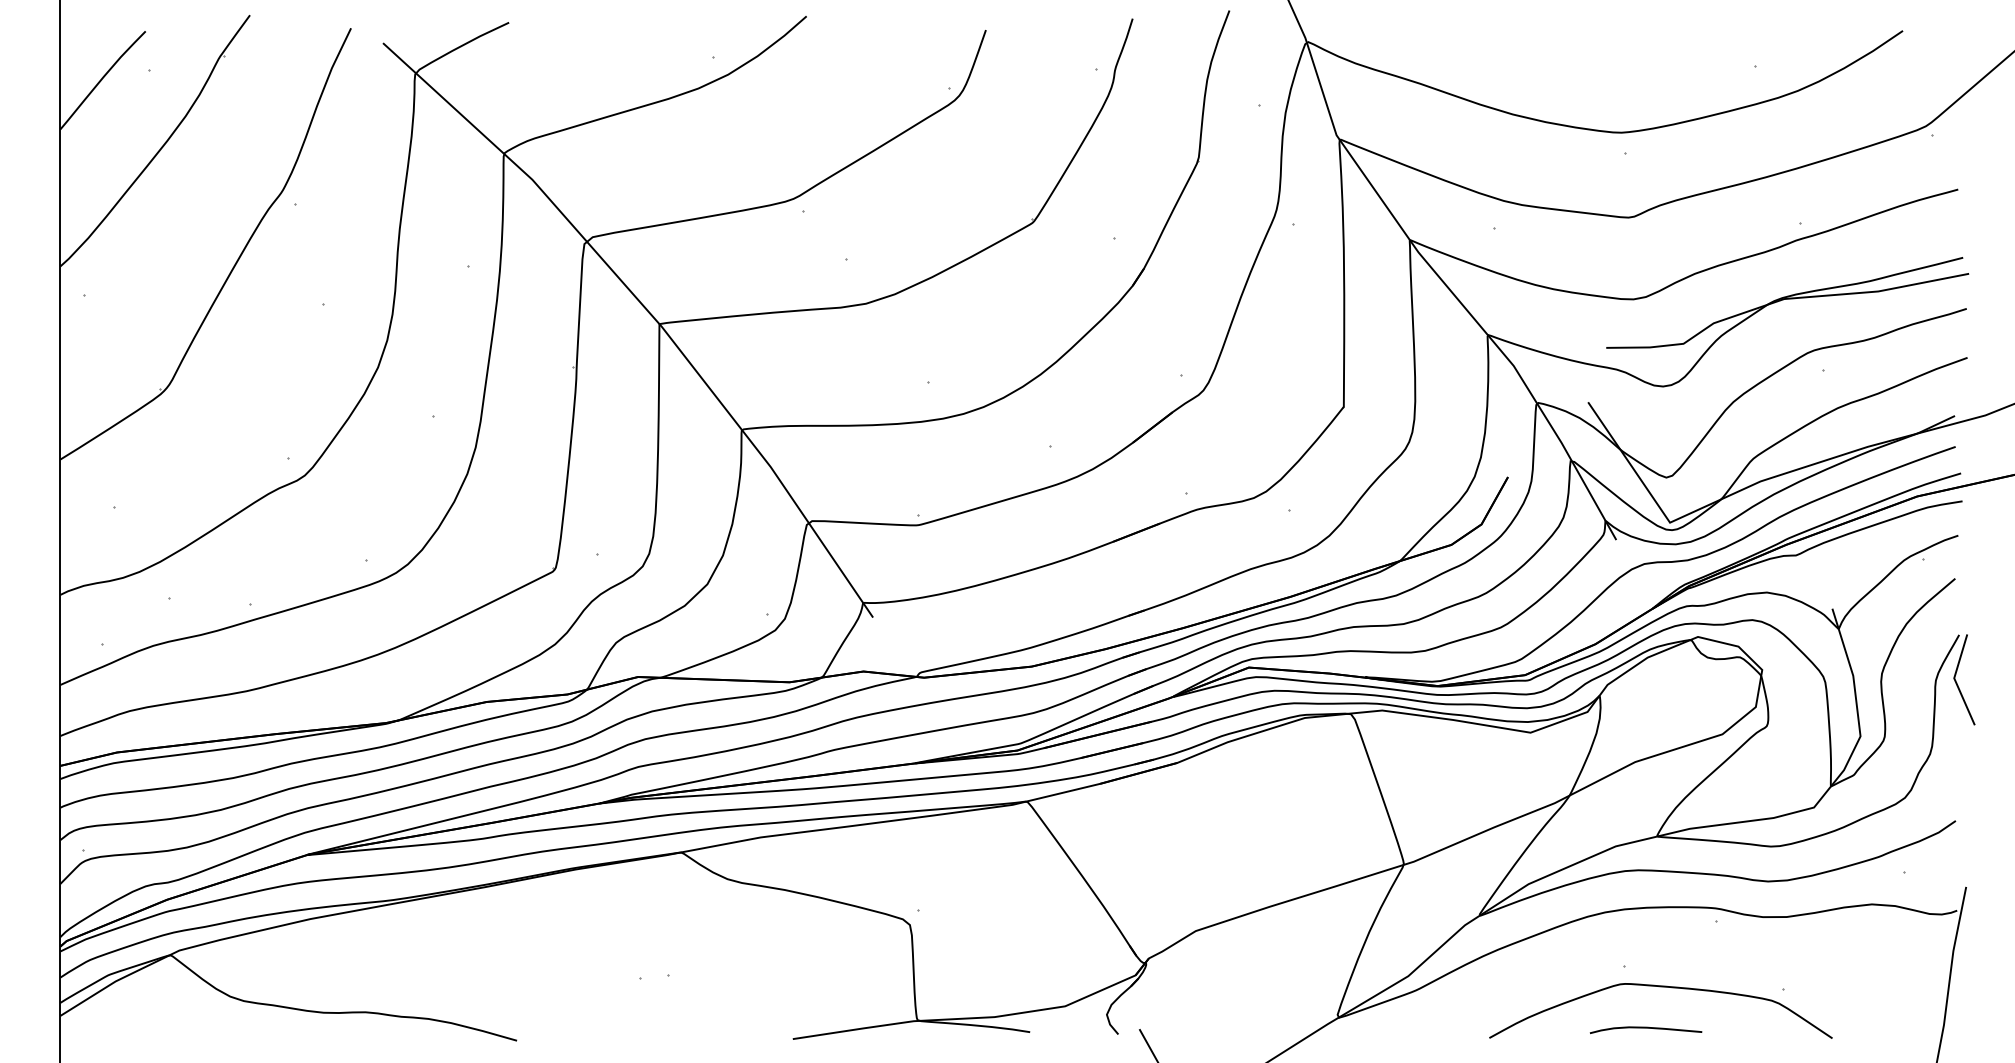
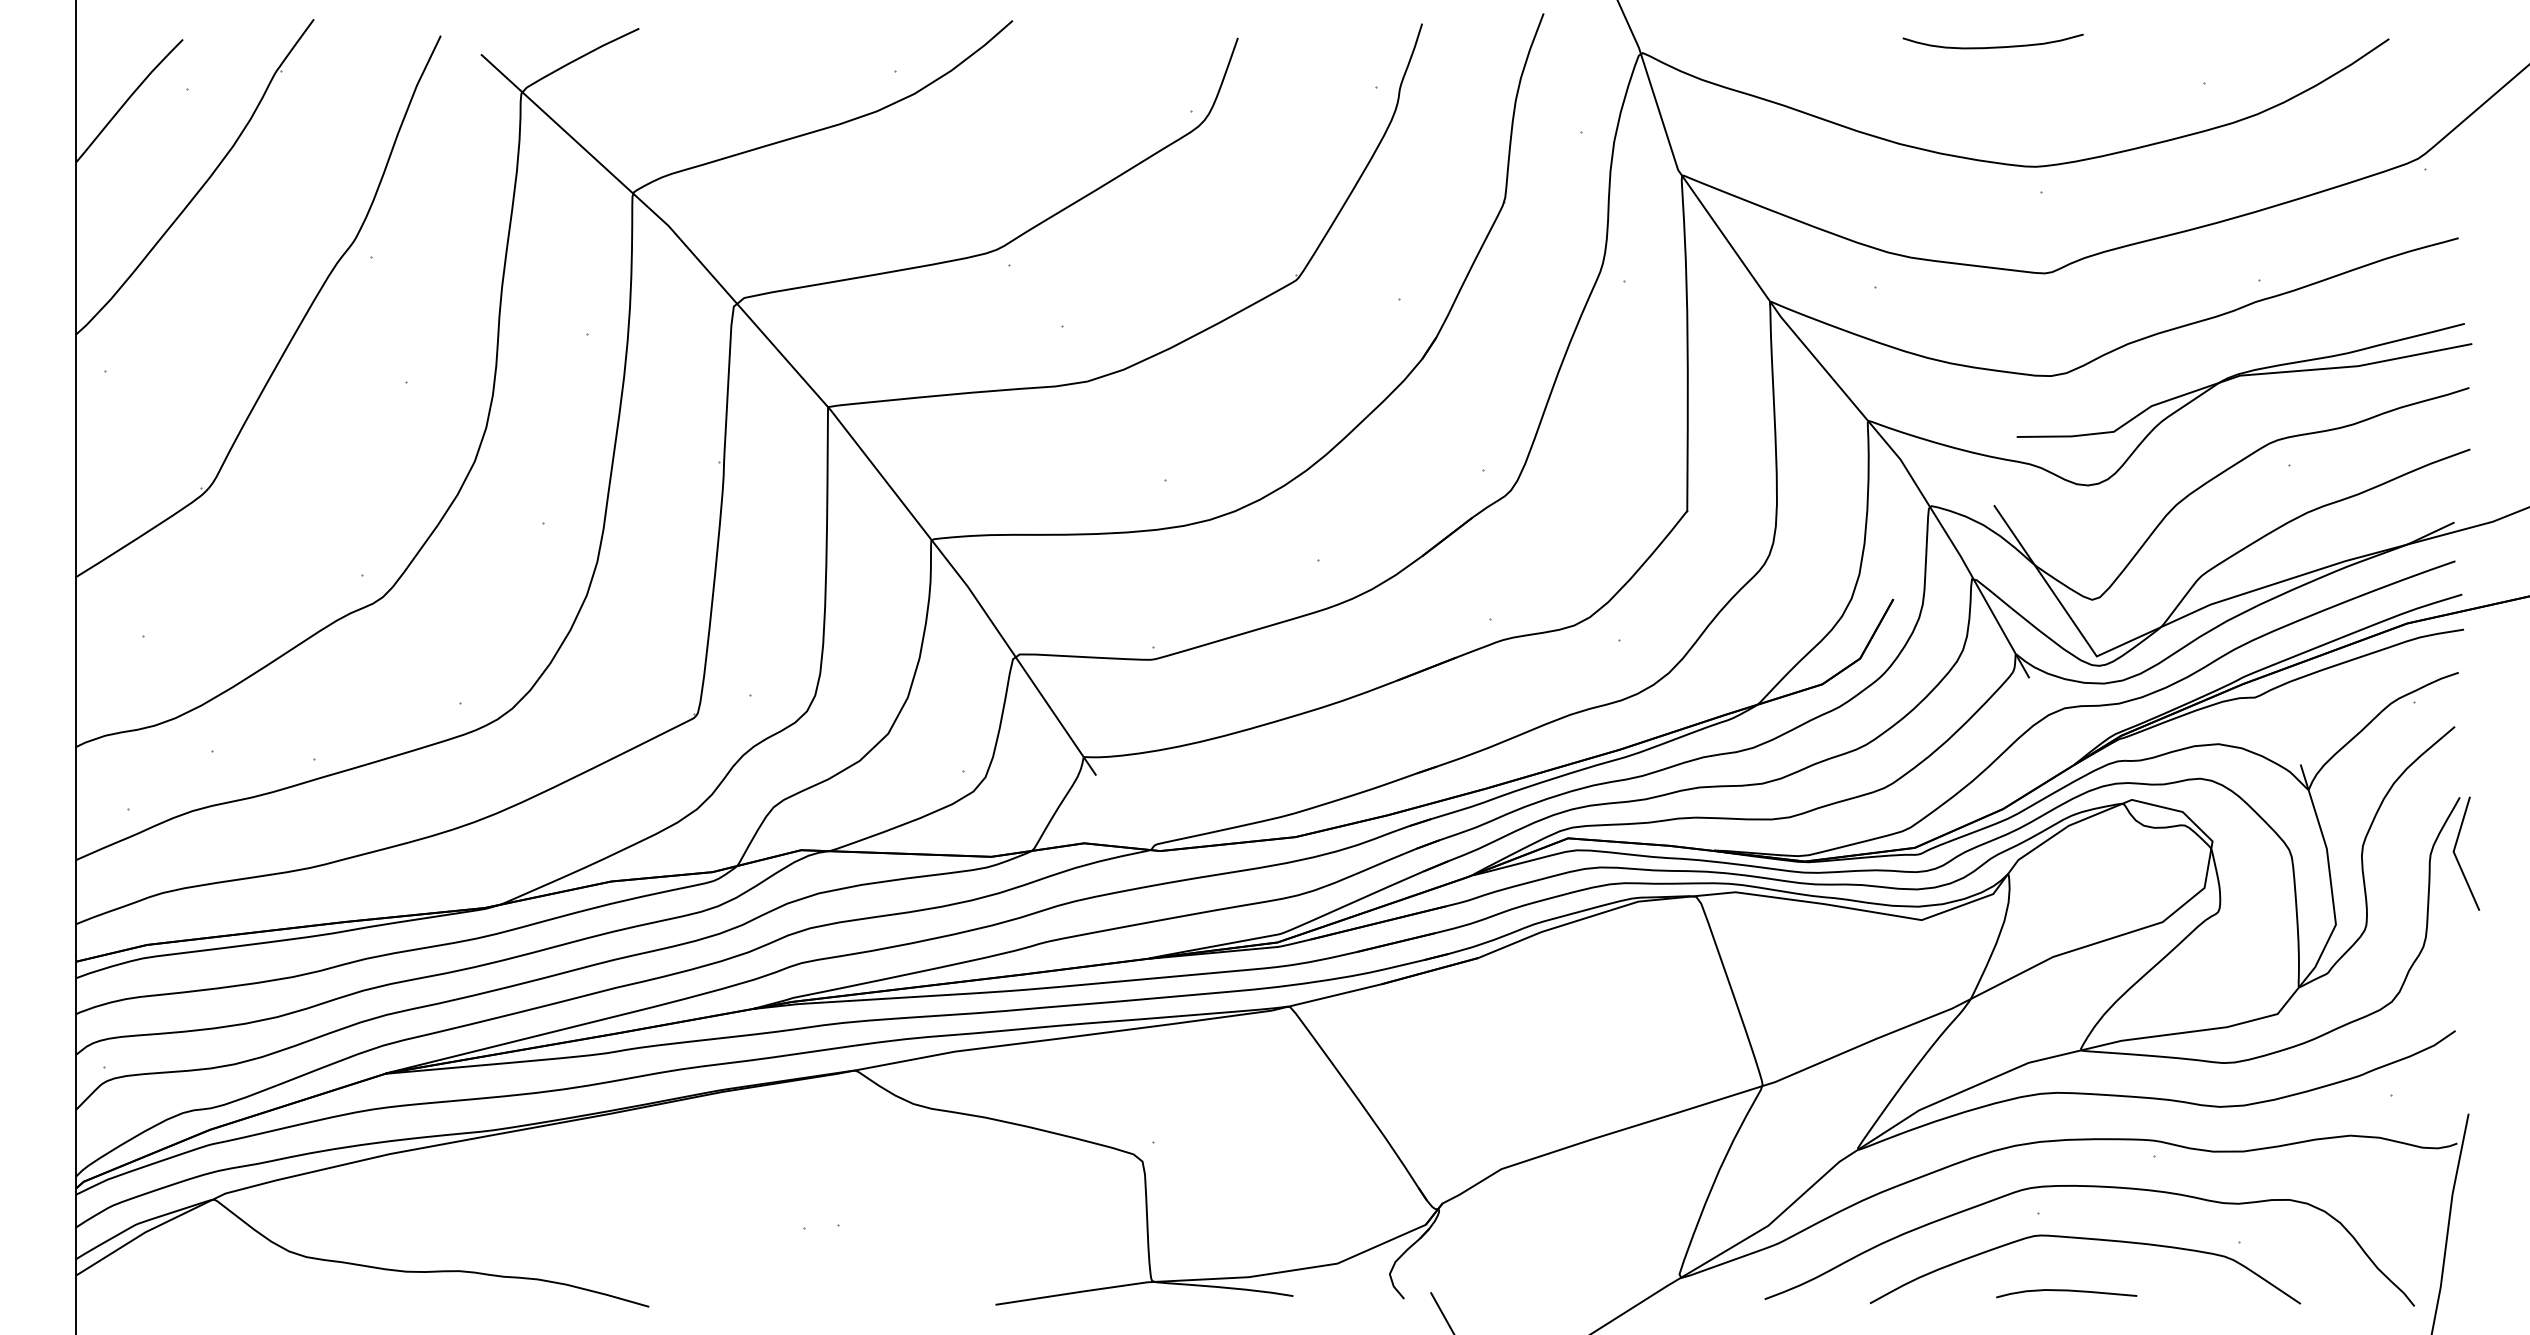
curve: (1586, 36) -> (1992, 46), added
curve: (1664, 945) -> (2089, 1187), added

